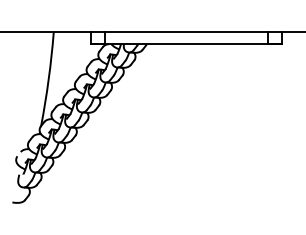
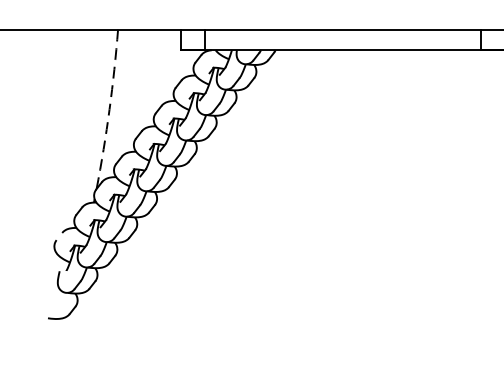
arc: (48, 79) -> (109, 110), solid -> dashed

